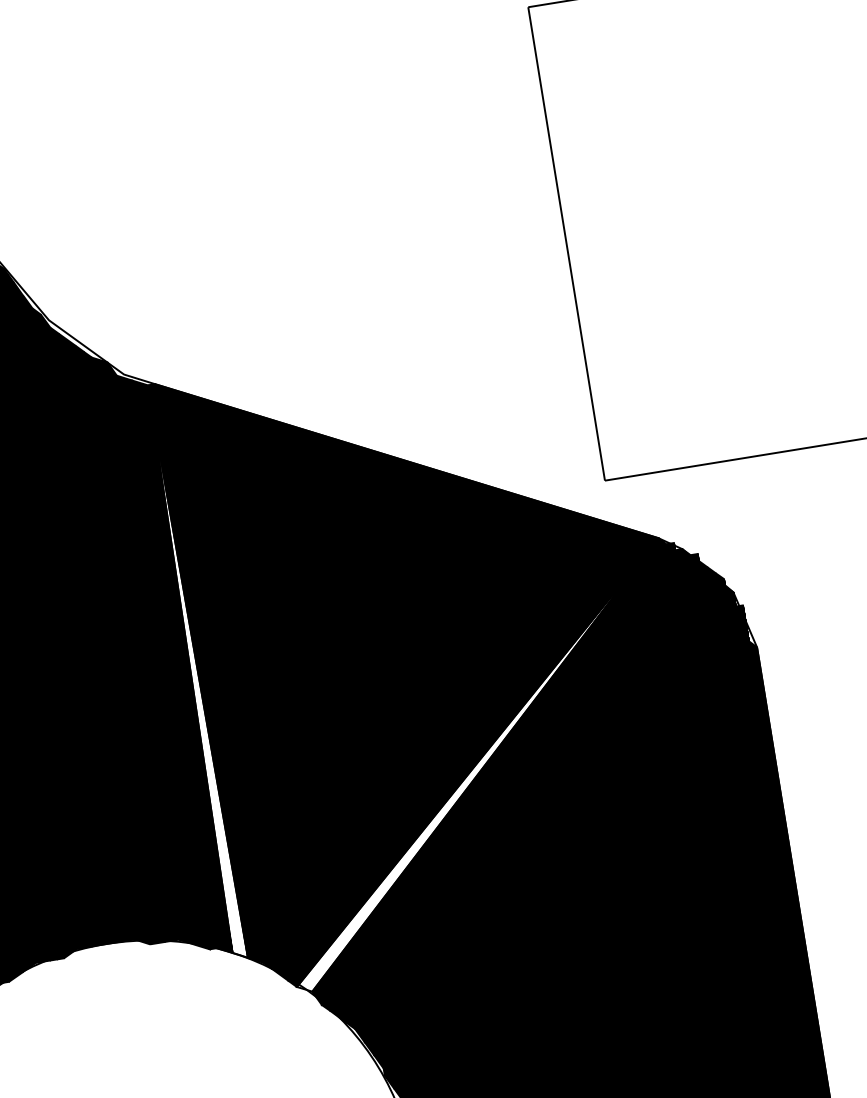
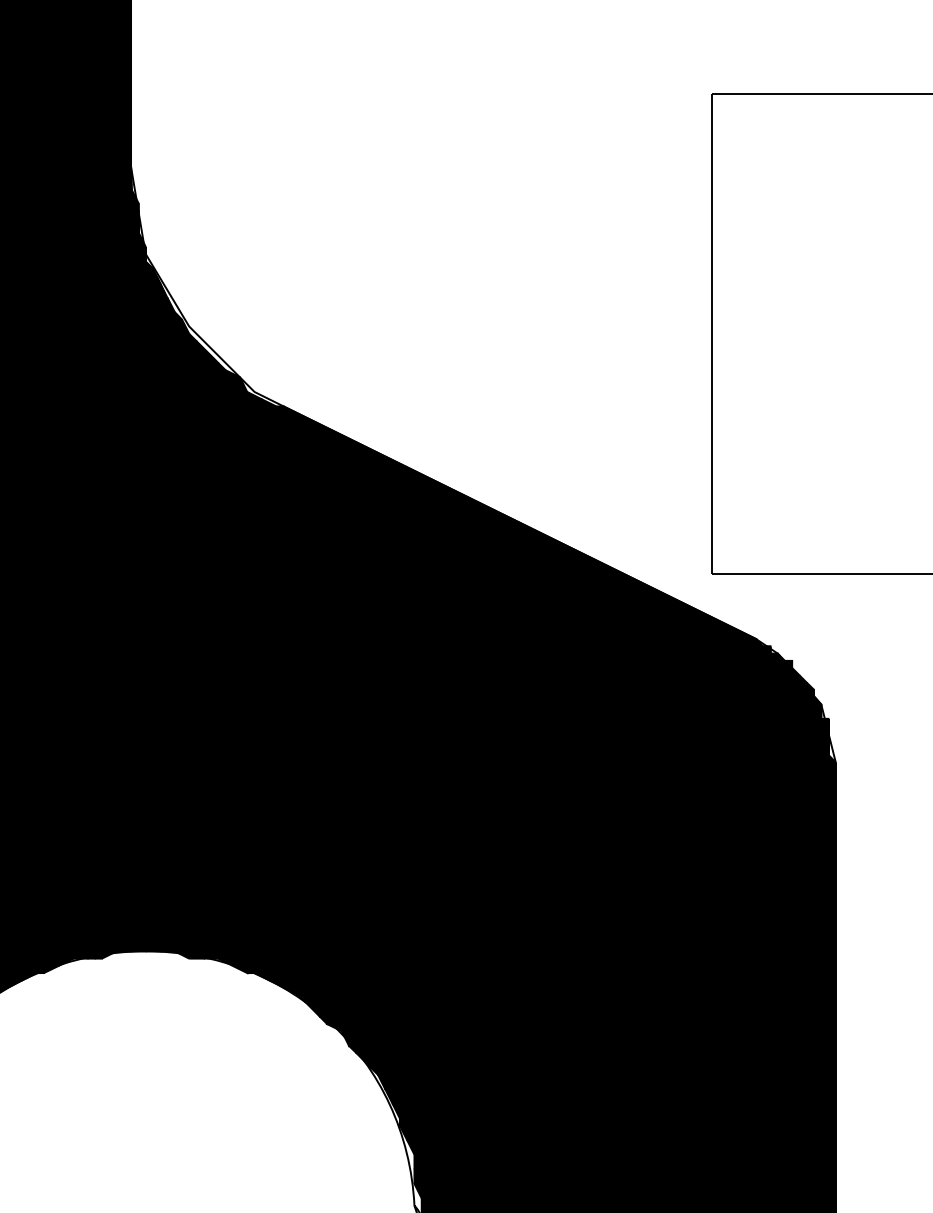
fill: (194, 671) -> (276, 696), added
fill: (478, 765) -> (541, 834), added

